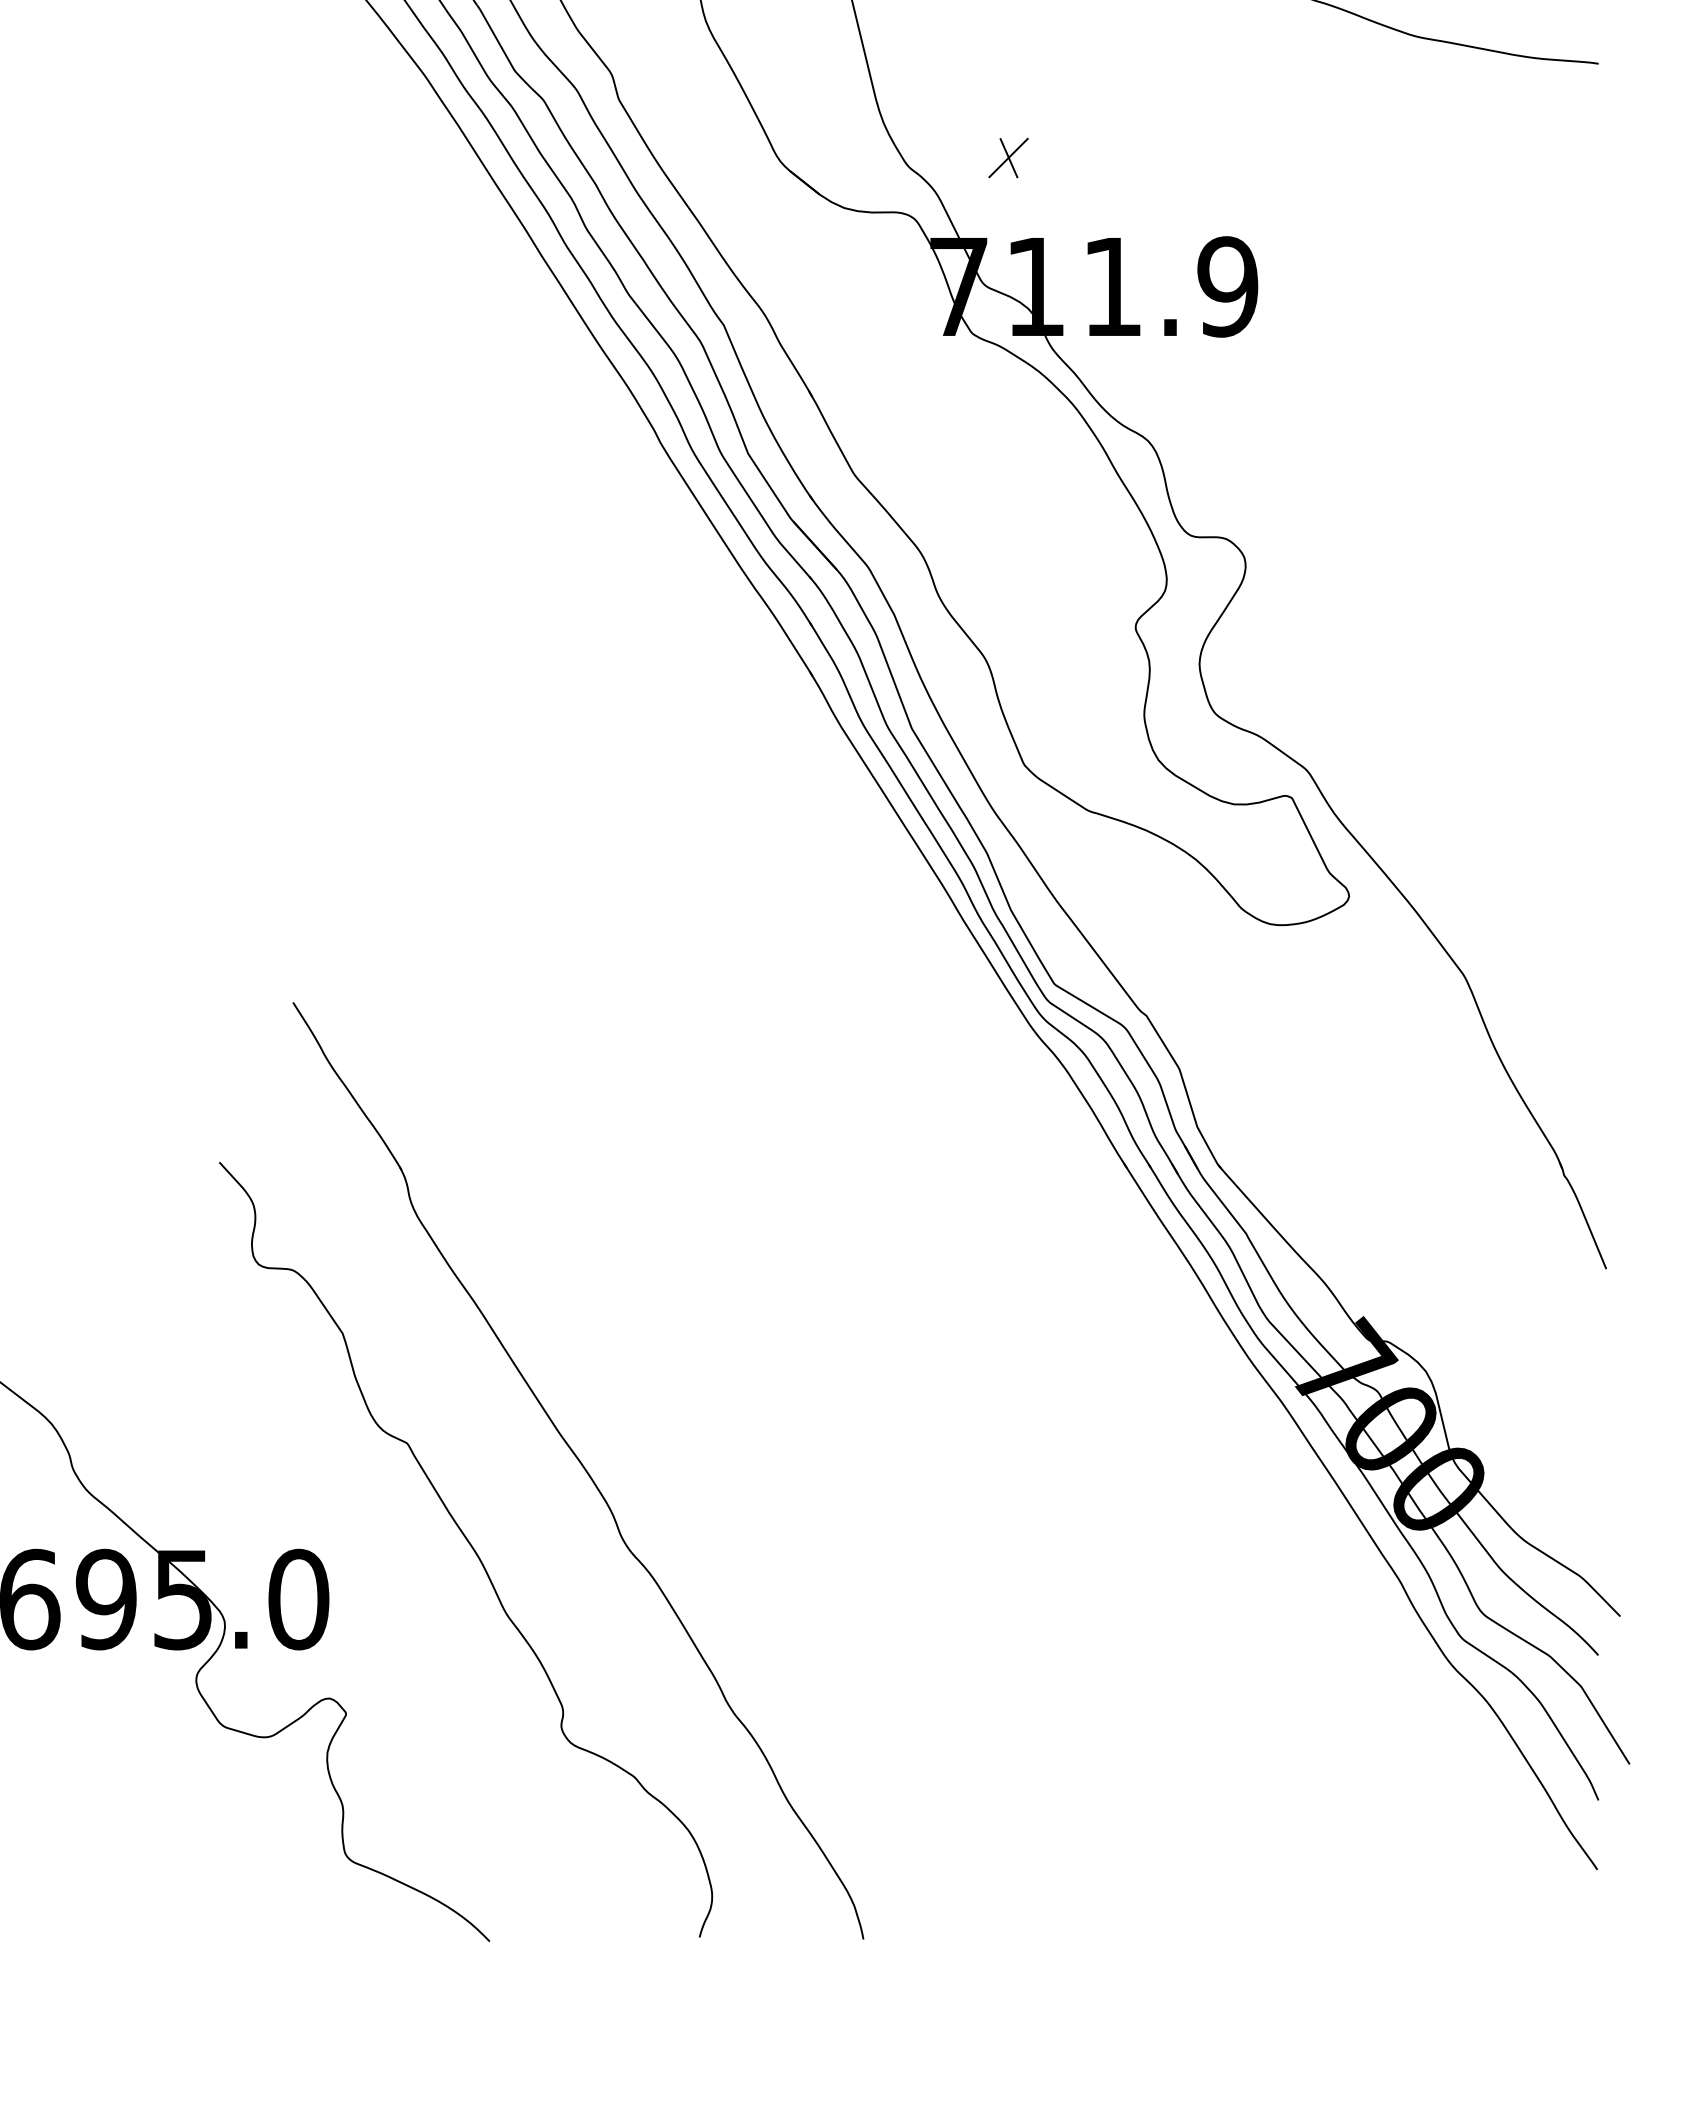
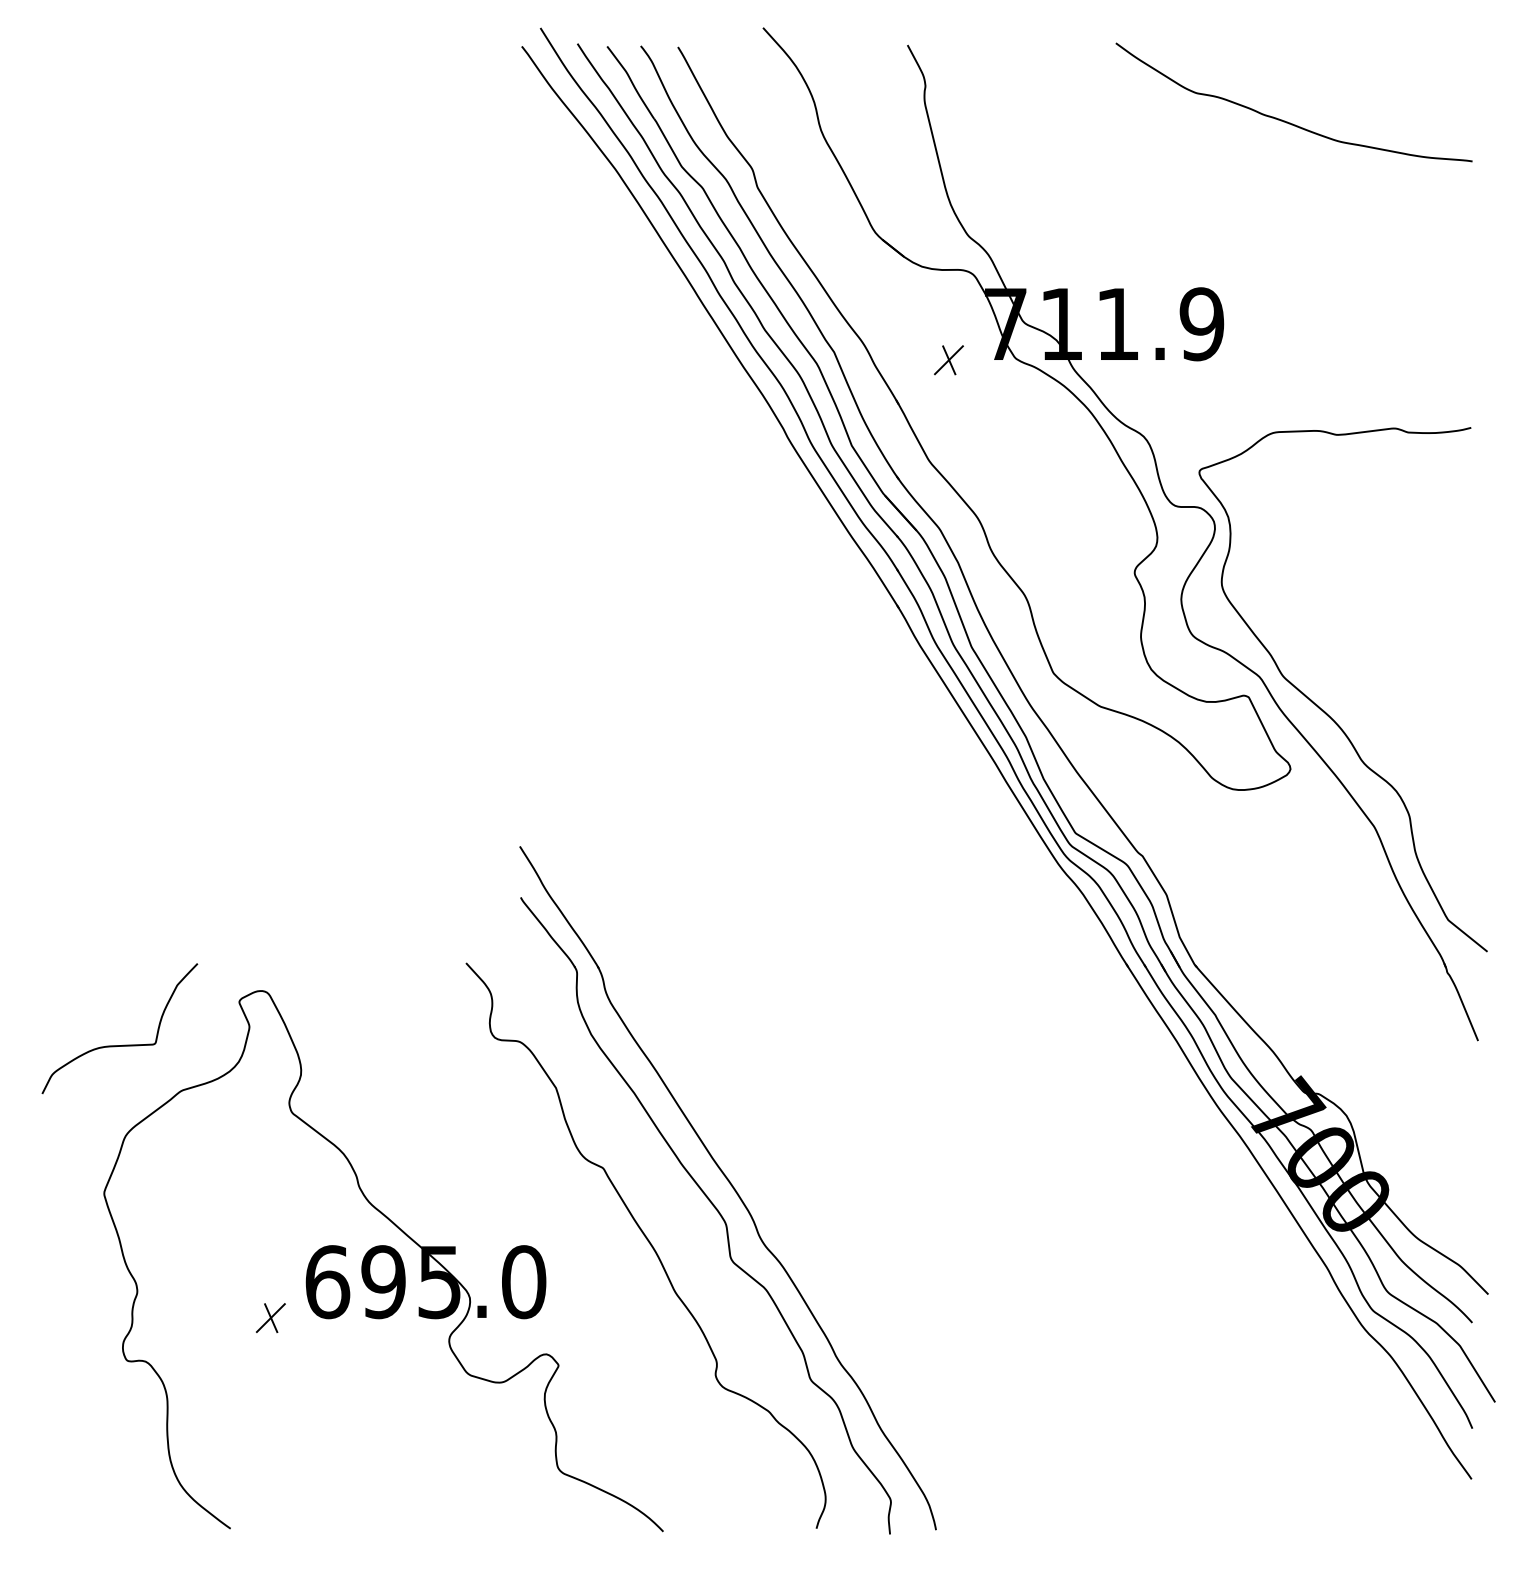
part: (1007, 158) -> (948, 360), moved
curve: (1395, 816) -> (1324, 710), added
part: (559, 1498) -> (714, 1208), added

